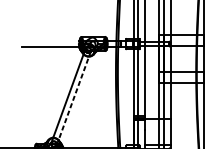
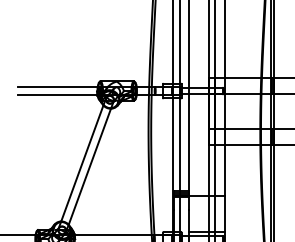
line: (50, 40) -> (57, 86), added
line: (74, 96) -> (91, 163), dashed -> solid

